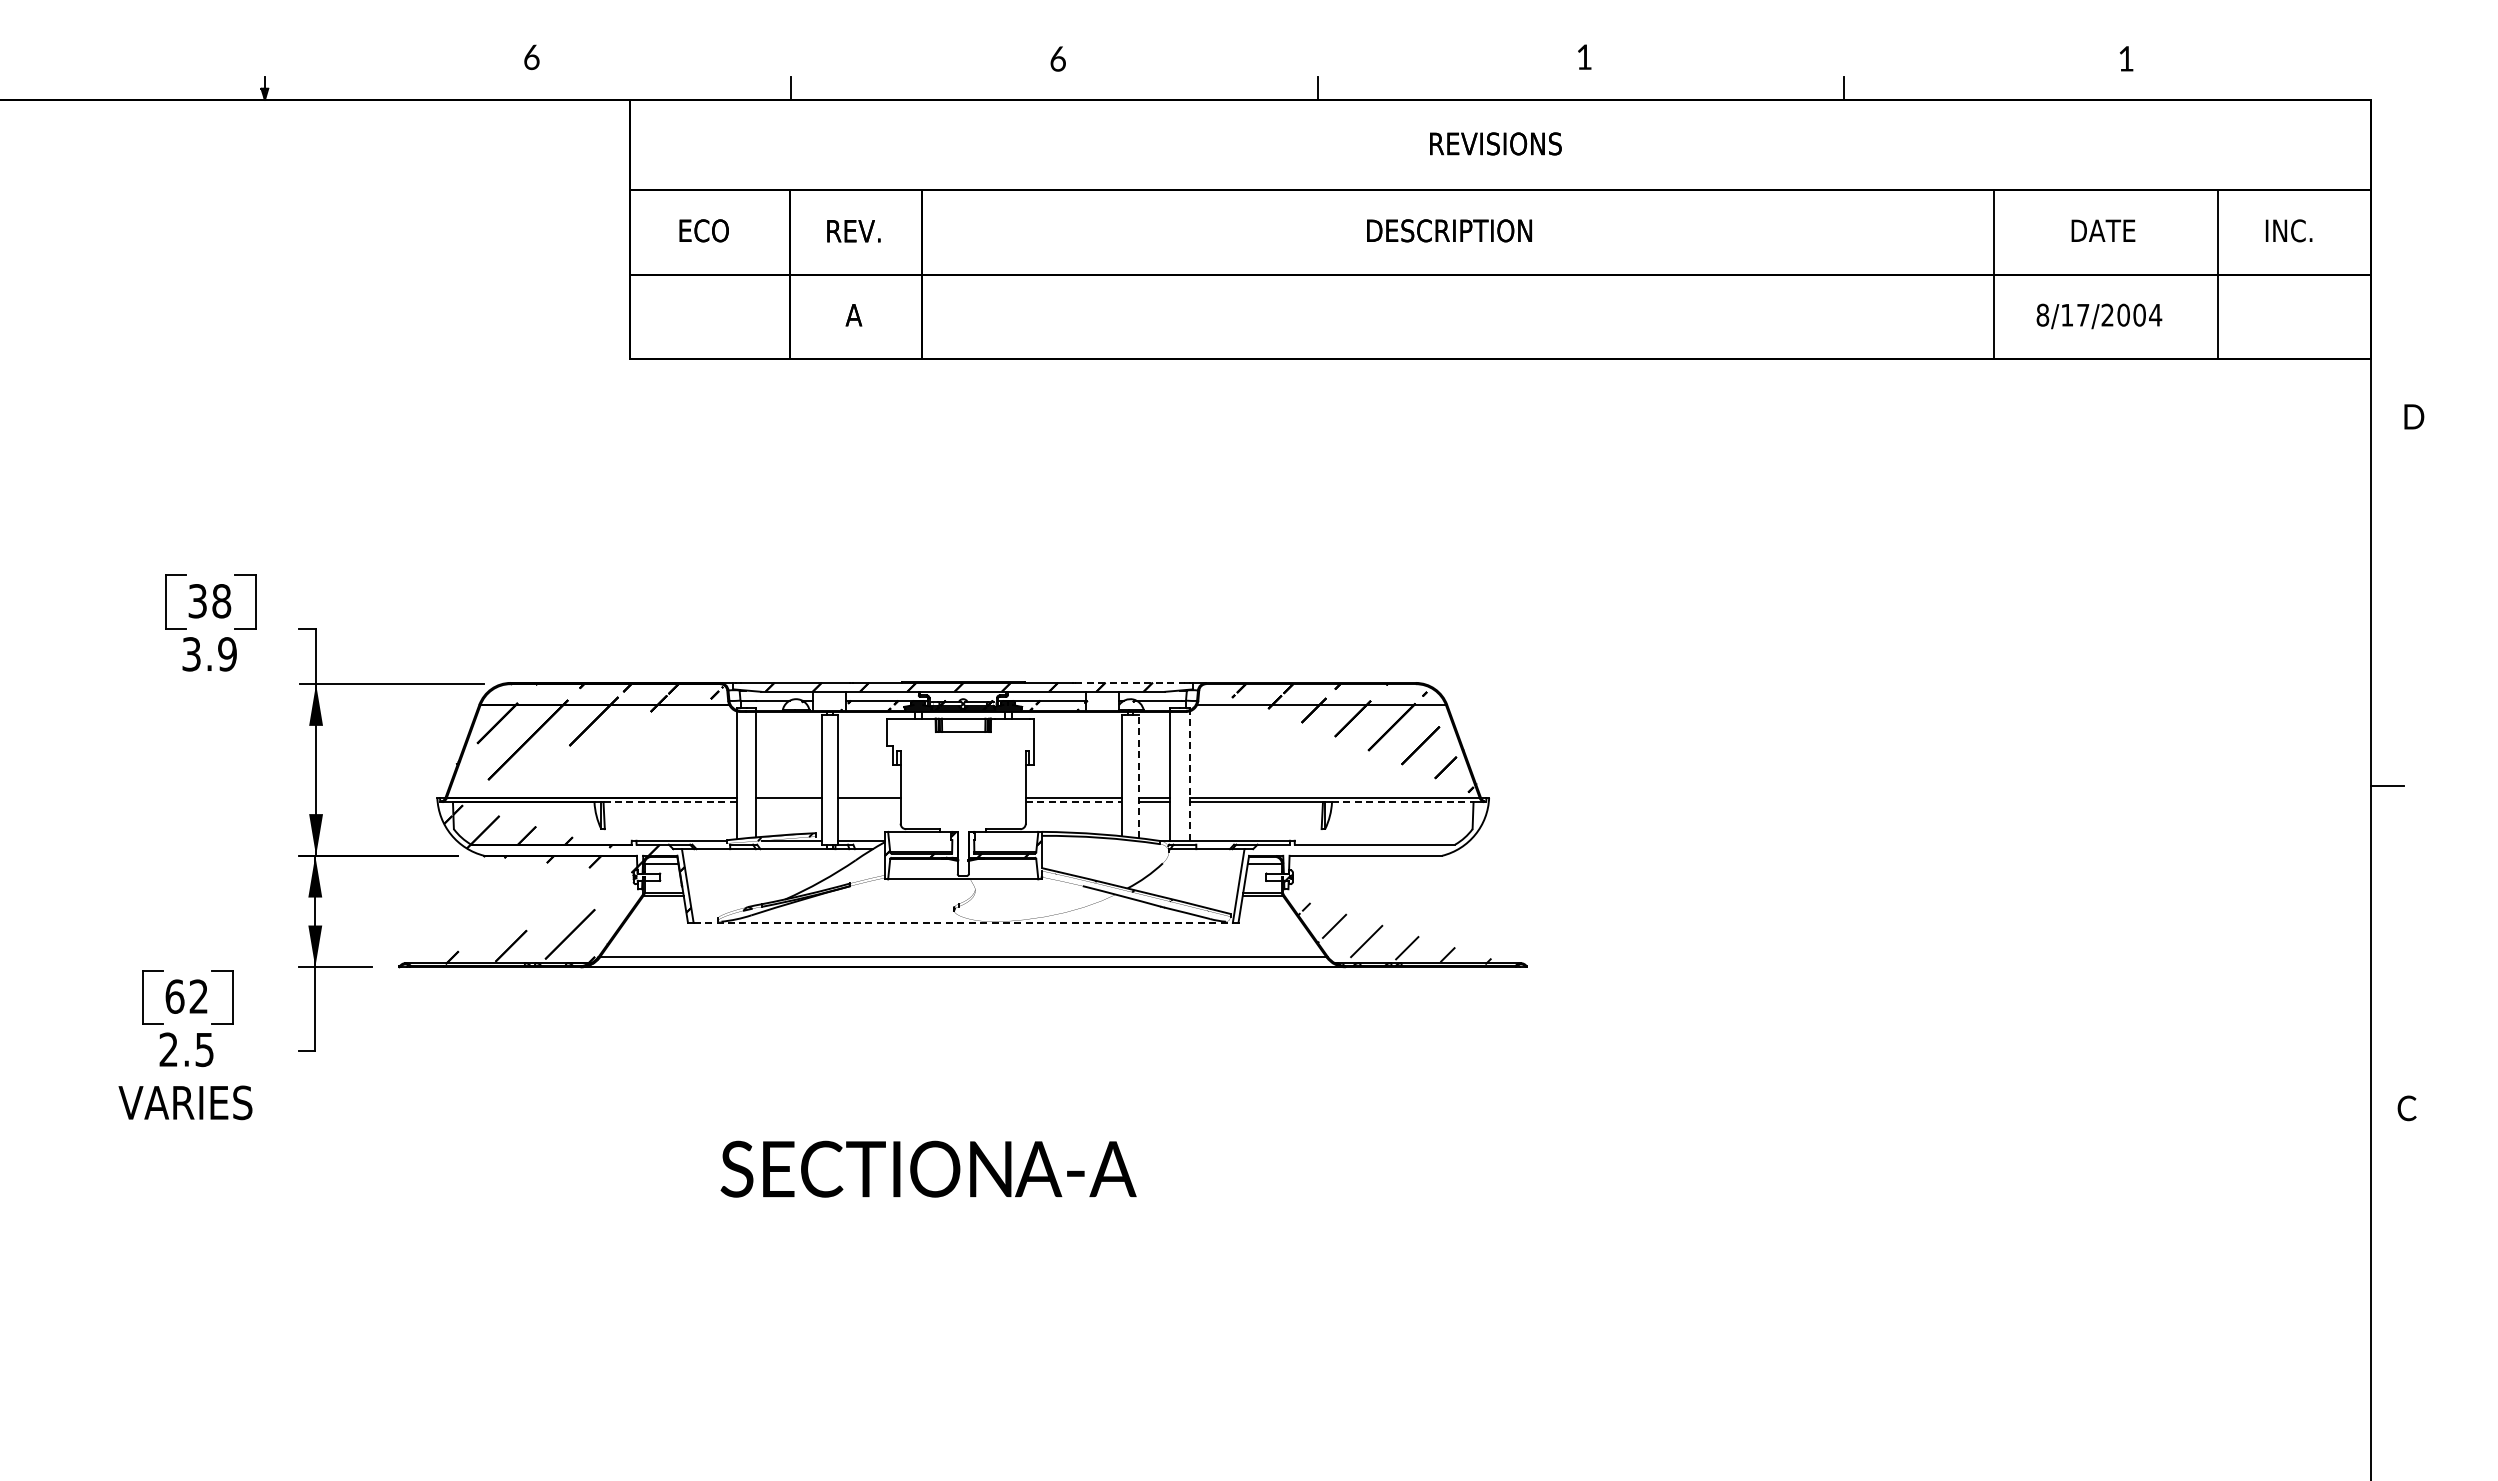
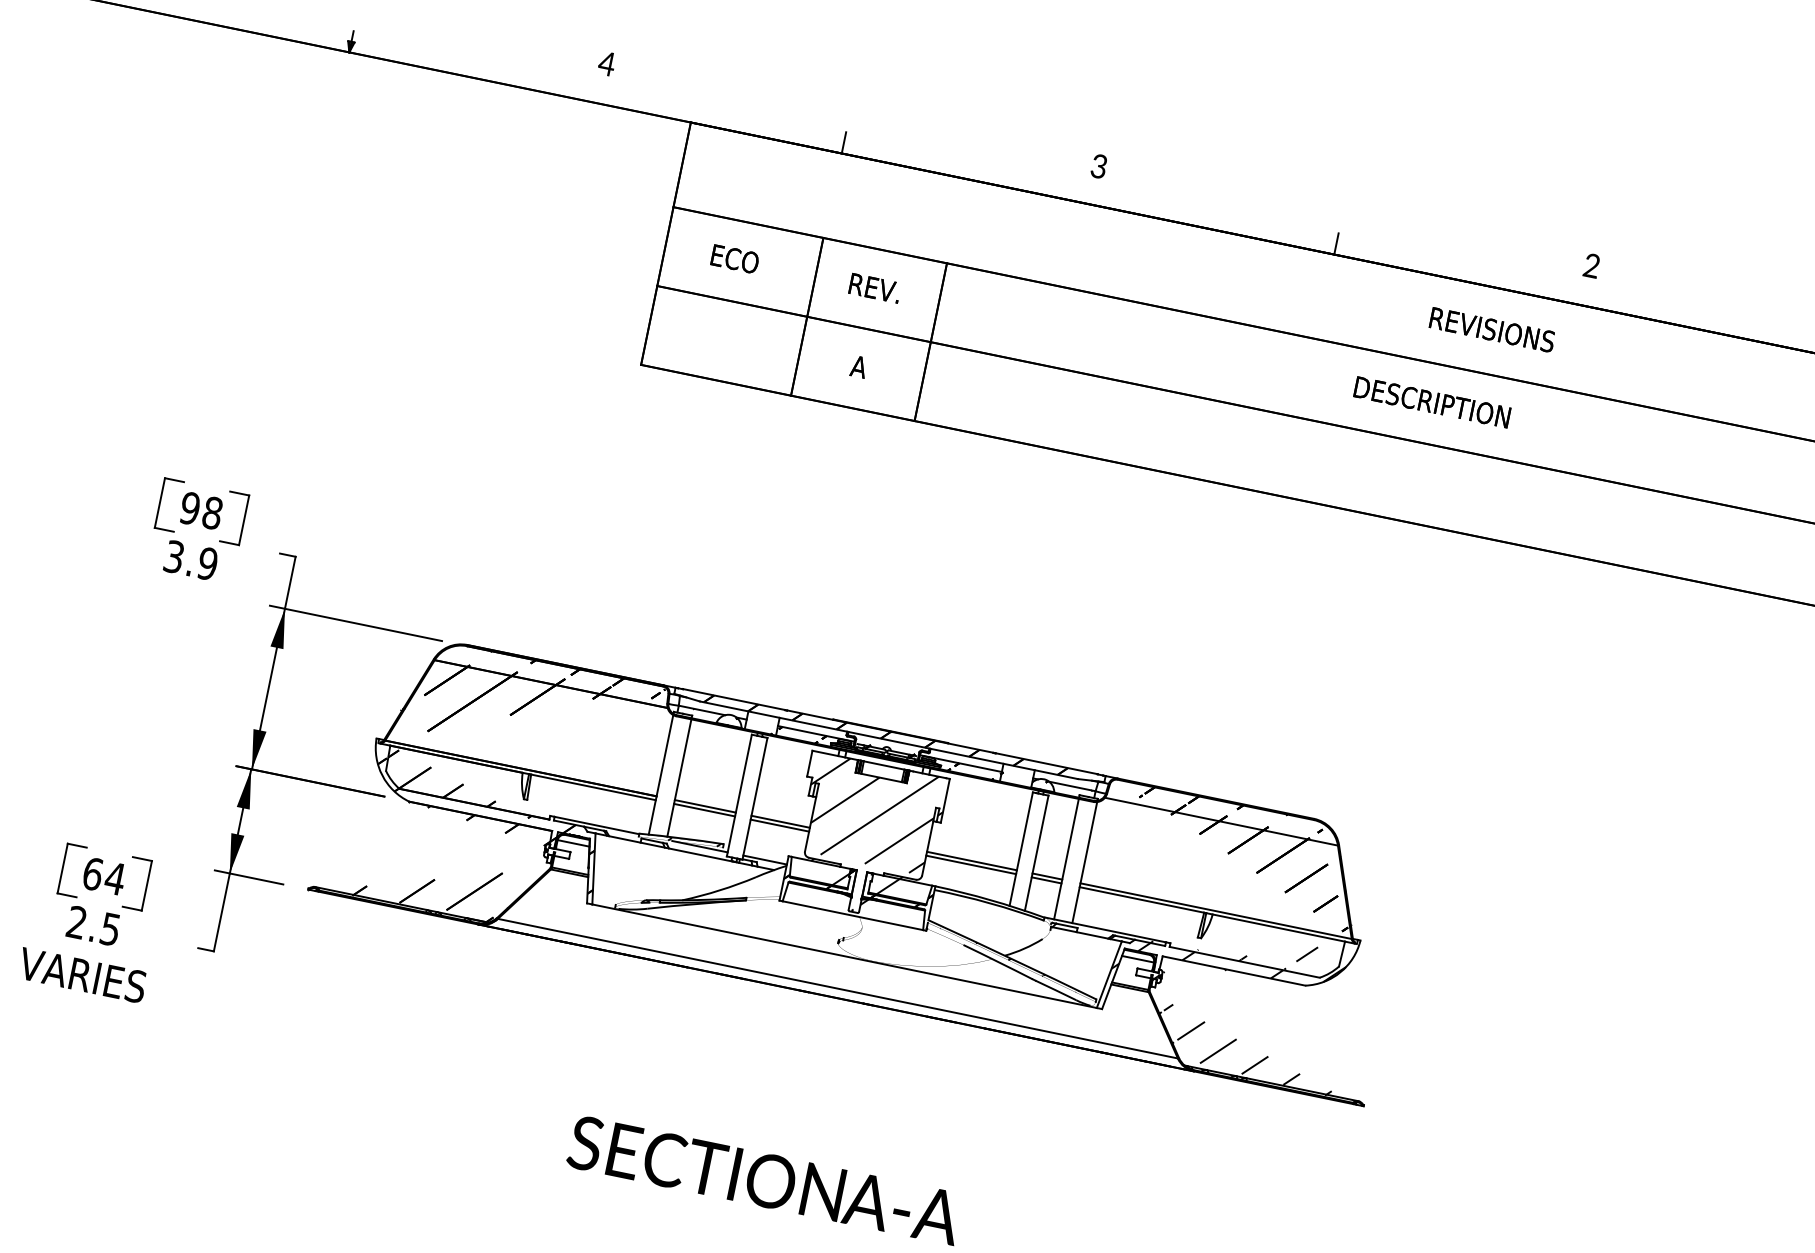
text: (1583, 56) -> (1591, 265), 1 -> 2
text: (531, 57) -> (606, 63), 6 -> 4
text: (1057, 58) -> (1098, 165), 6 -> 3
text: (197, 601) -> (189, 508), 38 -> 98
line: (1130, 682) -> (1047, 763), dashed -> solid
line: (1138, 776) -> (1036, 853), dashed -> solid
line: (1189, 776) -> (1084, 862), dashed -> solid
hatch: (962, 796) -> (868, 838), added
line: (670, 802) -> (593, 787), dashed -> solid
line: (788, 802) -> (704, 810), added
line: (869, 802) -> (779, 825), added
line: (1074, 802) -> (971, 865), dashed -> solid
line: (1402, 802) -> (1278, 928), dashed -> solid
hatch: (1359, 846) -> (1229, 961), added
line: (963, 922) -> (844, 956), dashed -> solid
text: (198, 996) -> (114, 878), 62 -> 64

